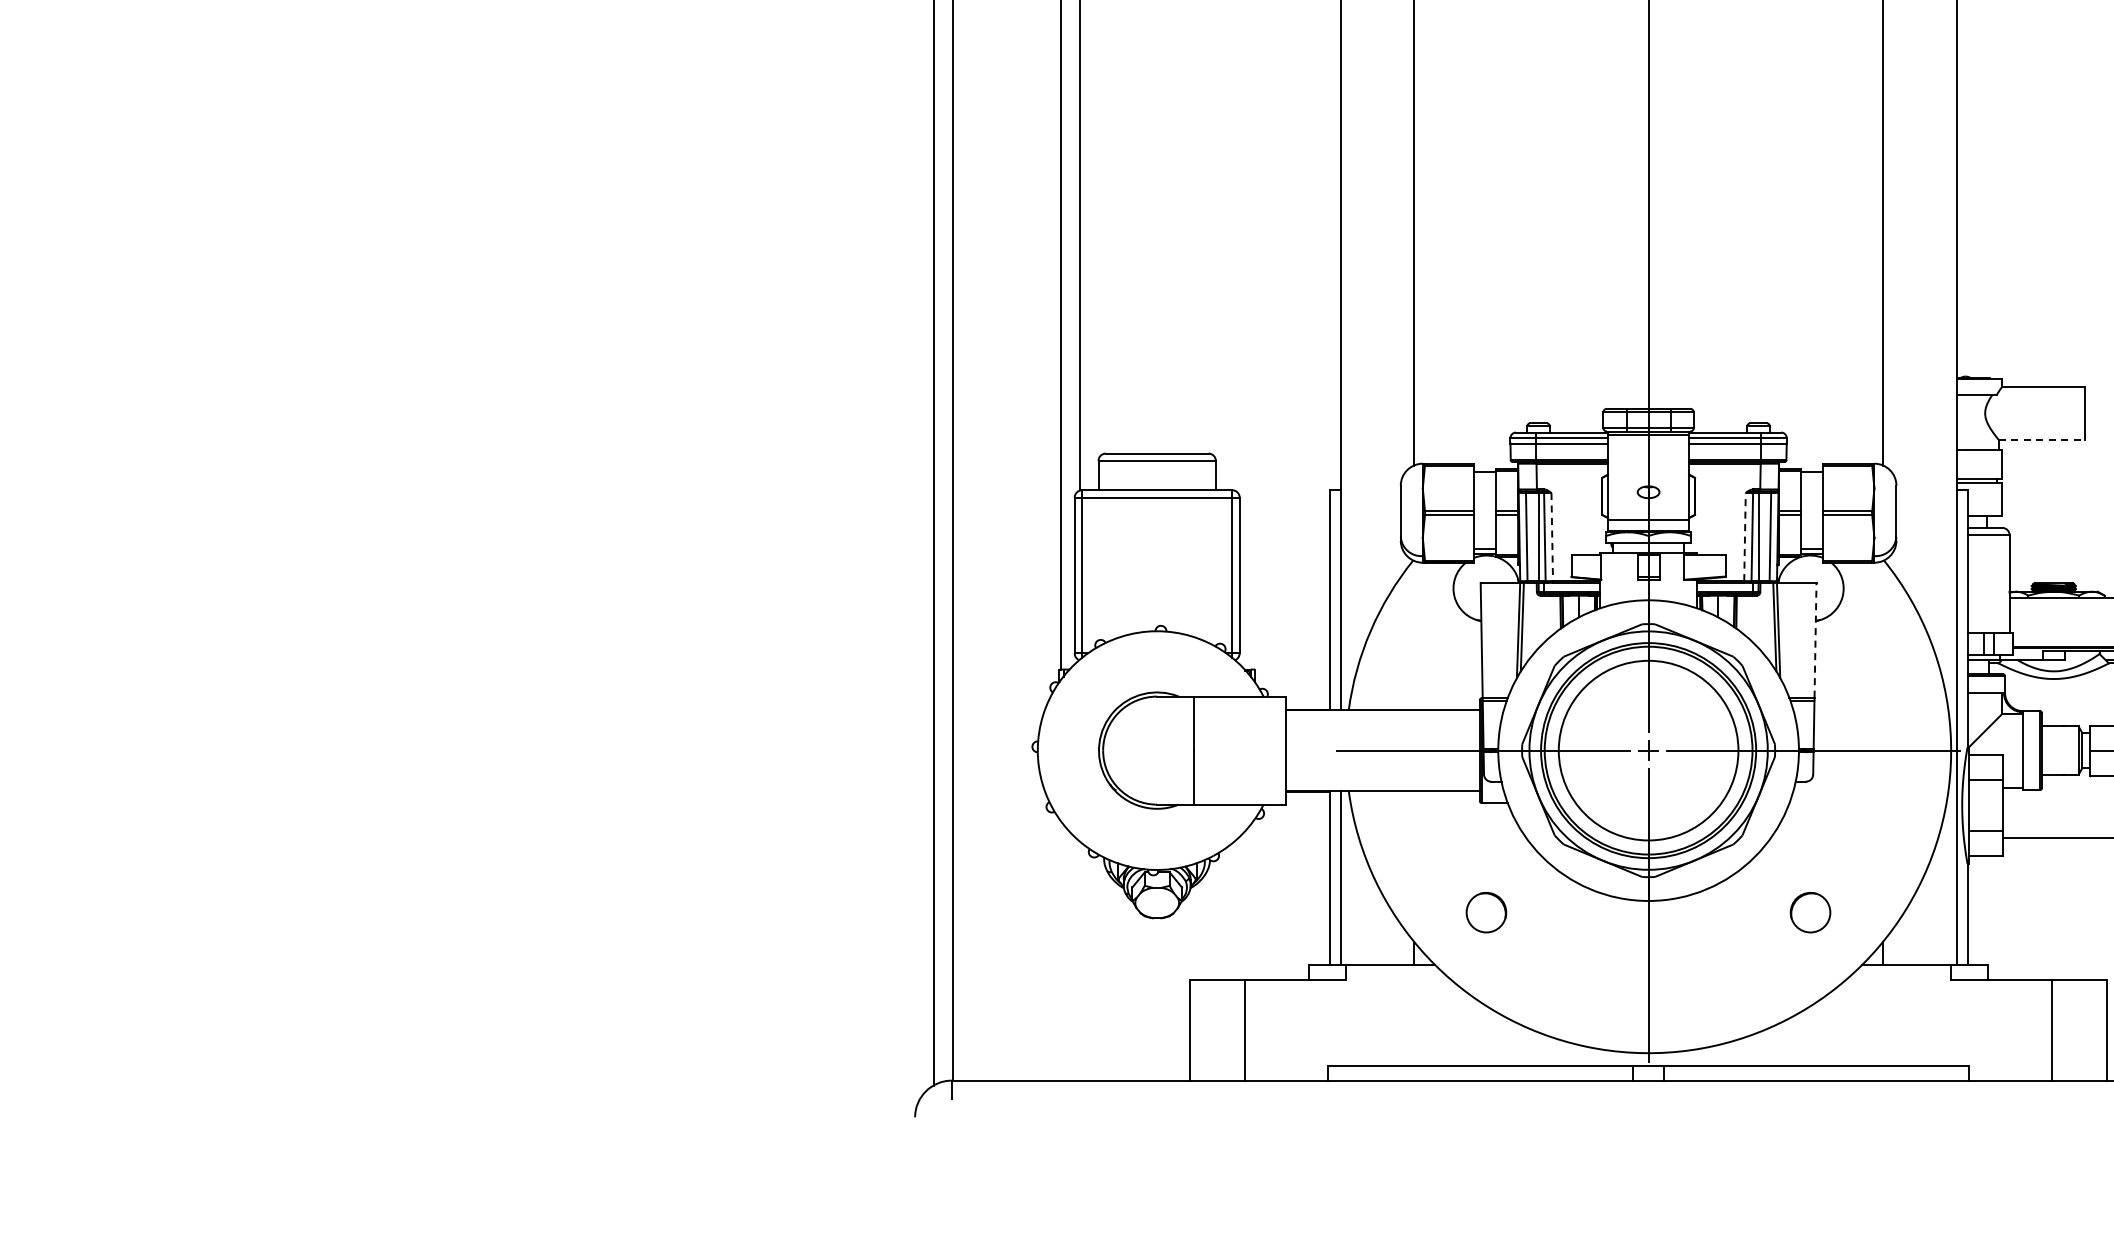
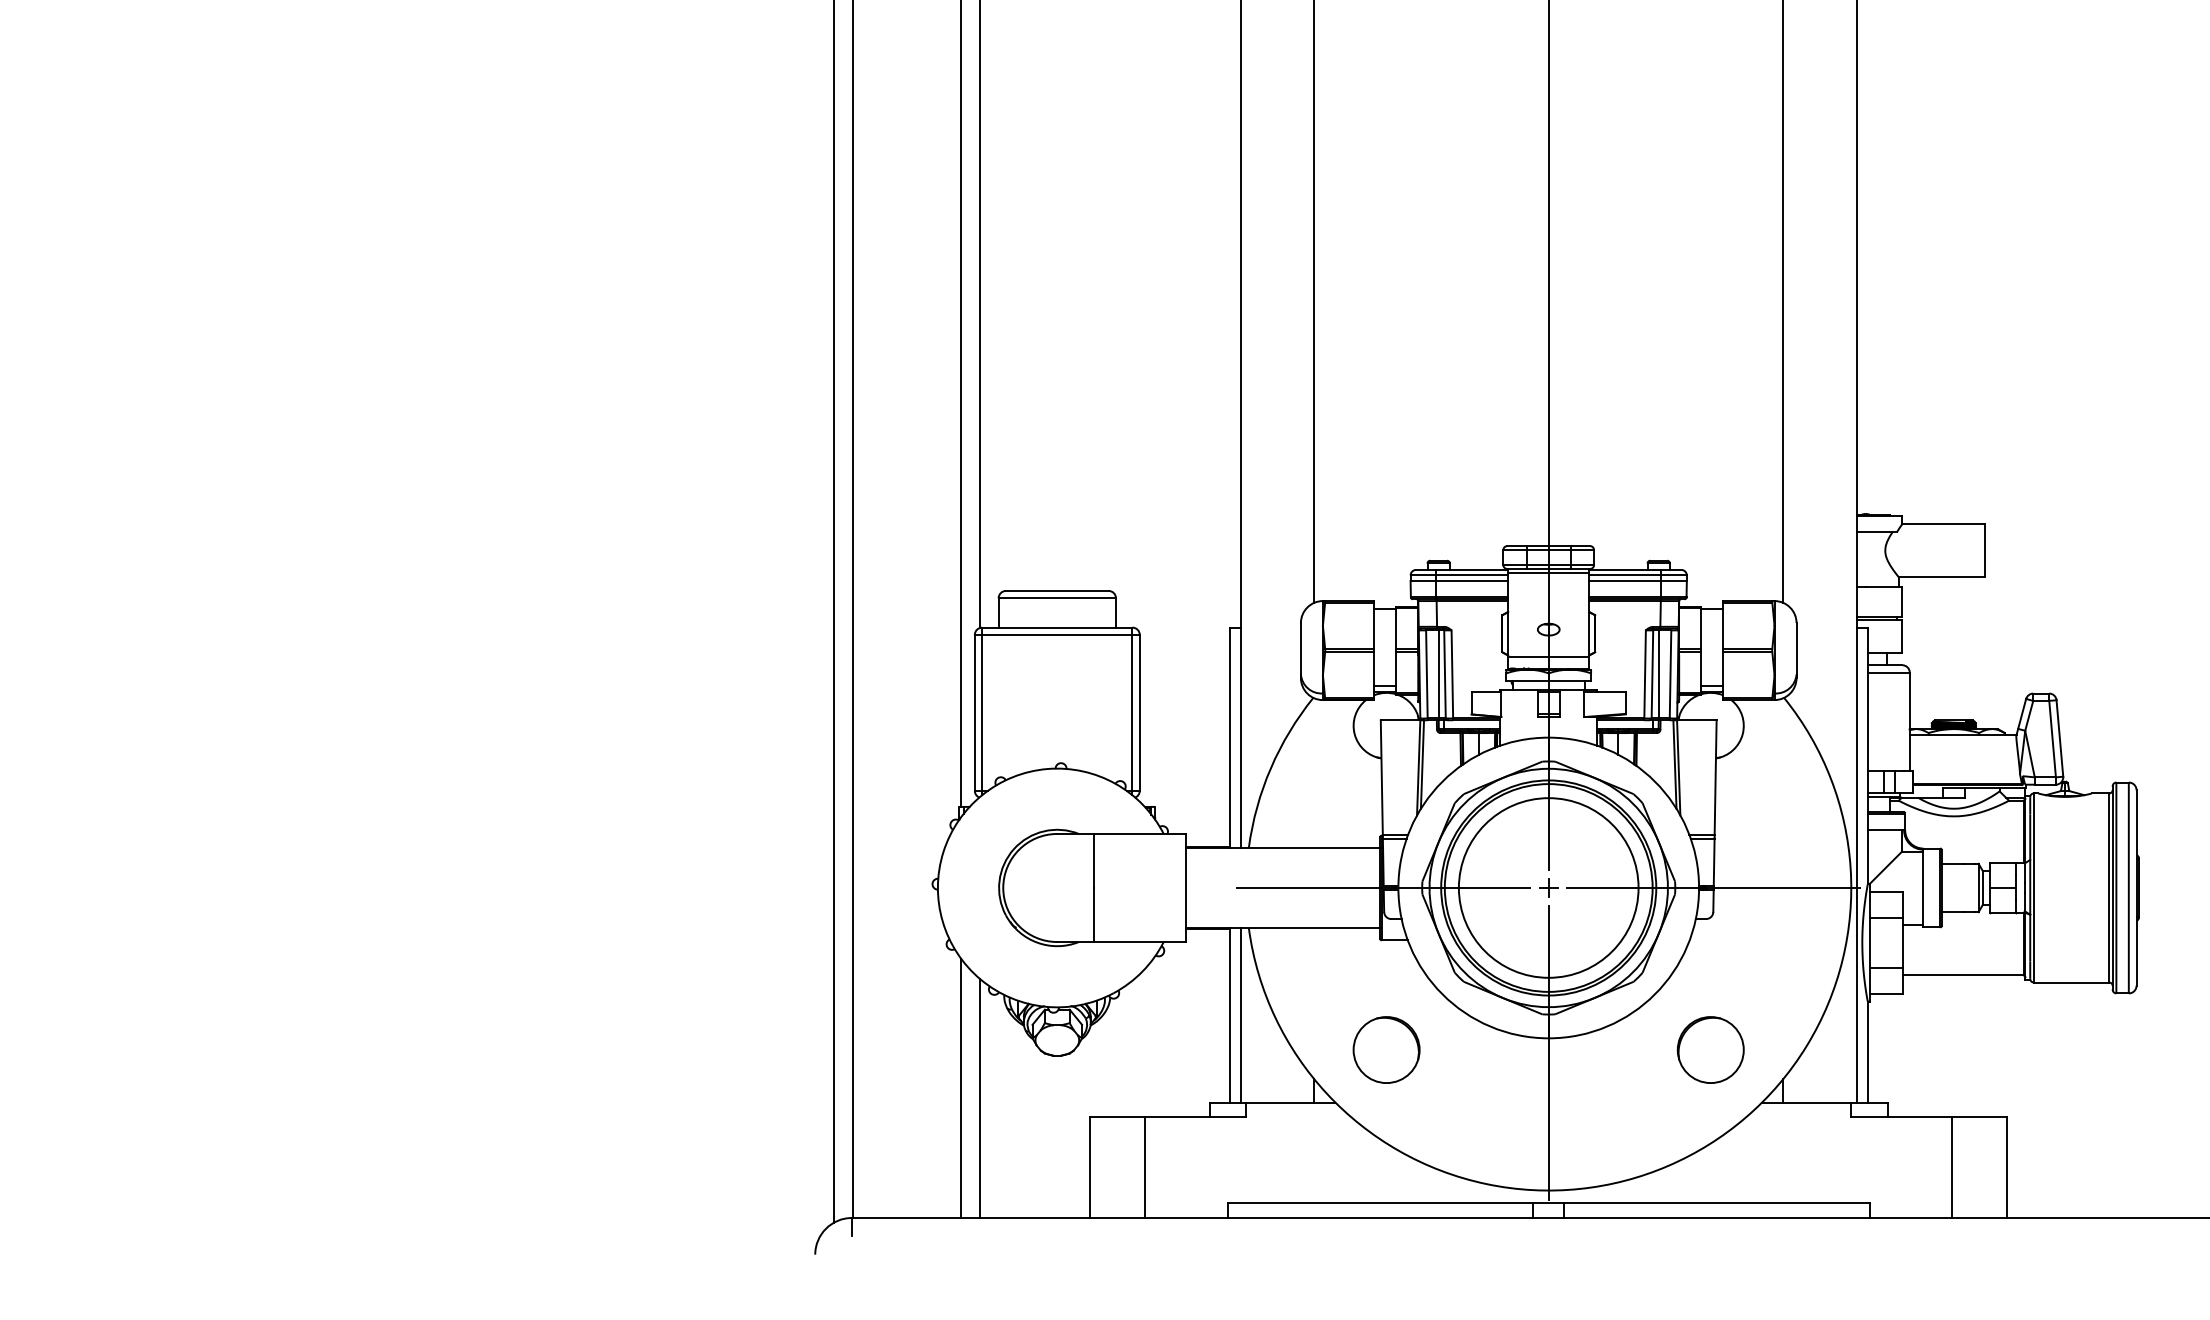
line: (2042, 440) -> (1942, 577), dashed -> solid
line: (1745, 536) -> (1645, 673), dashed -> solid
line: (1552, 537) -> (1452, 674), dashed -> solid
line: (1815, 640) -> (1715, 777), dashed -> solid
circle: (1486, 912) -> (1386, 1049), size x1.67
part: (1810, 912) -> (1710, 1049), size x1.67
line: (1061, 951) -> (961, 1088), added
line: (1080, 961) -> (980, 1098), added

